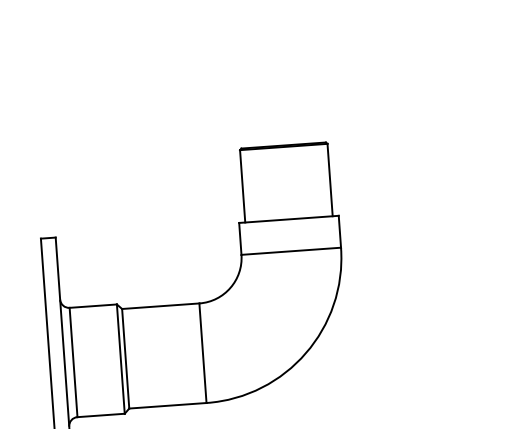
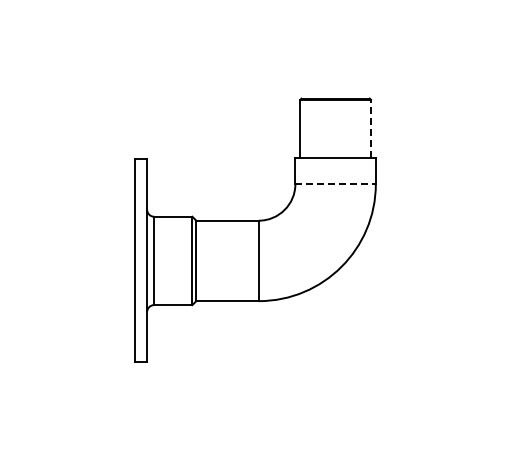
line: (329, 179) -> (370, 128), solid -> dashed
line: (292, 251) -> (336, 184), solid -> dashed

